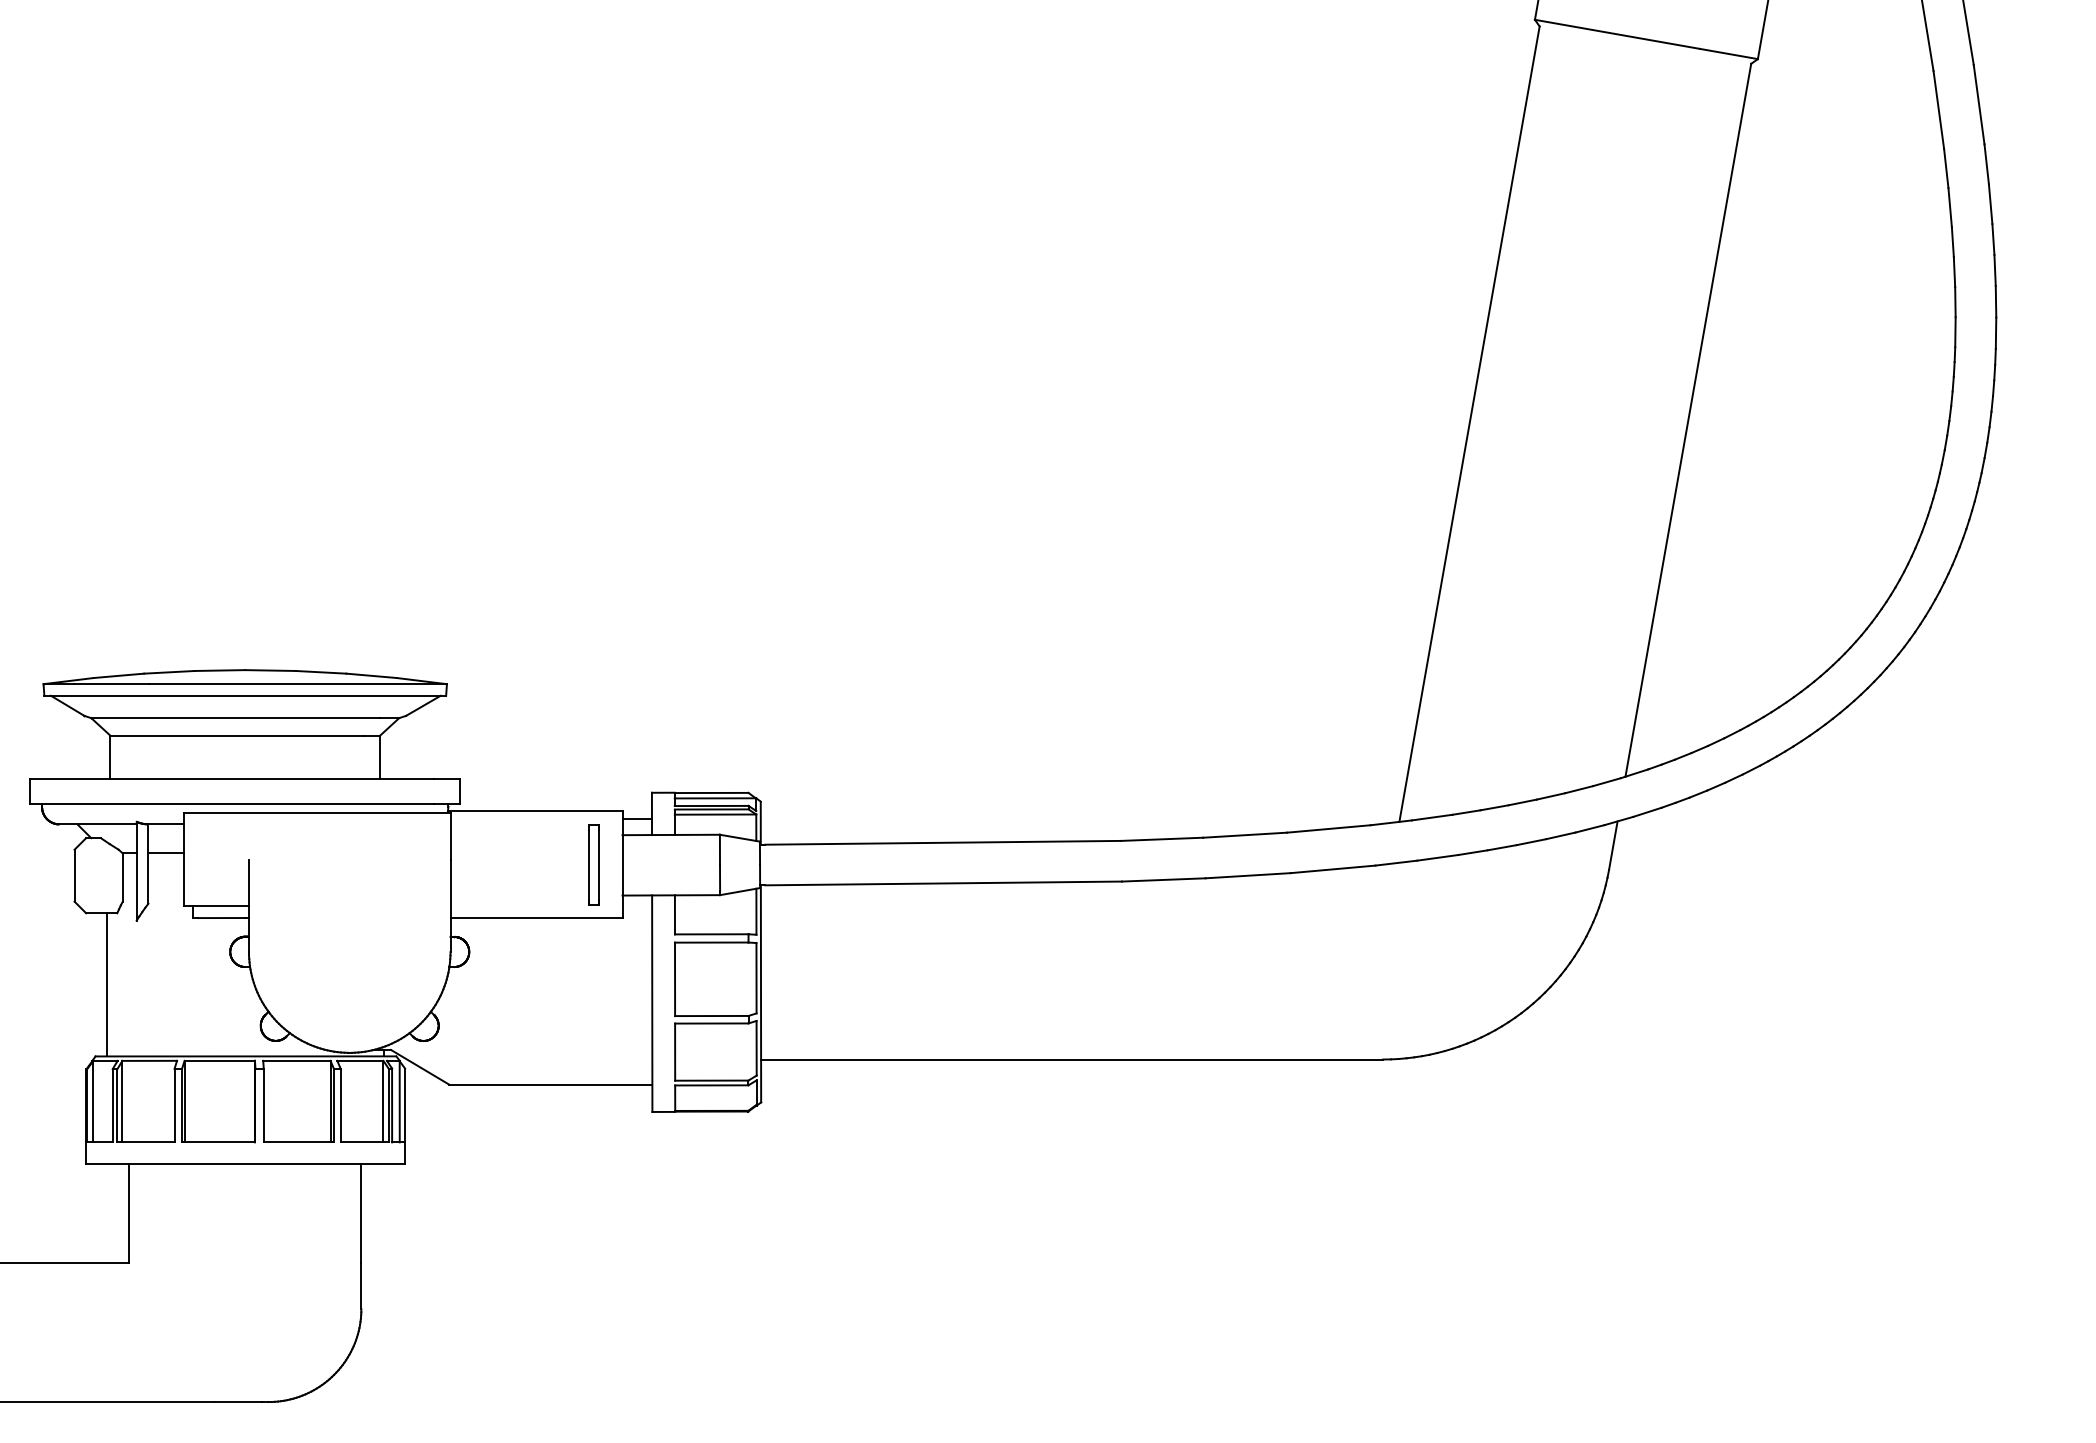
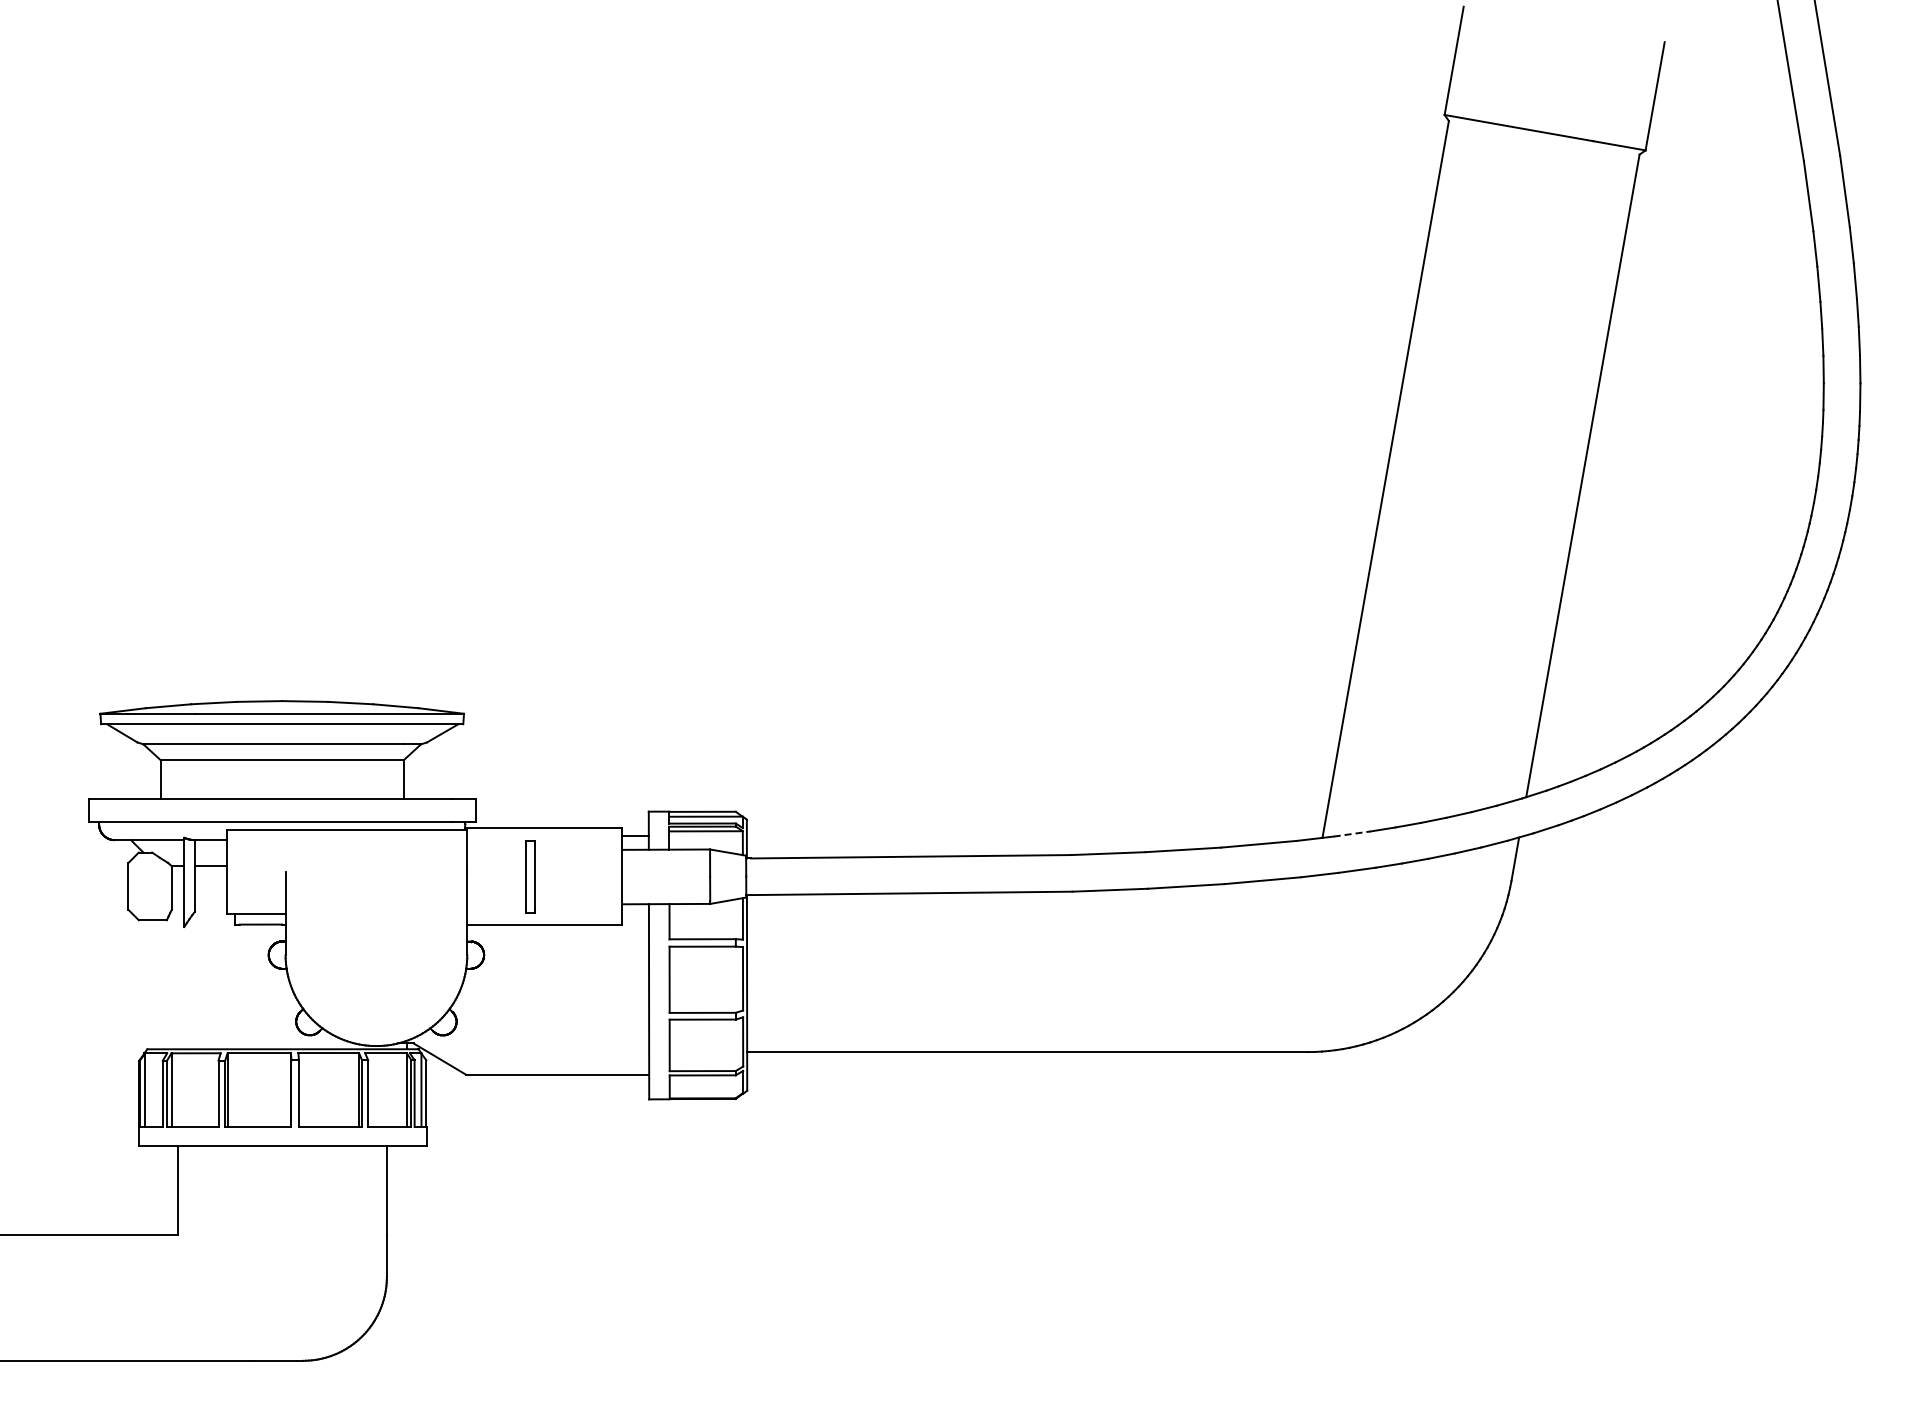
line: (1432, 817) -> (1352, 833), solid -> dashed
part: (593, 864) -> (530, 876), moved
line: (106, 984) -> (157, 984), removed

